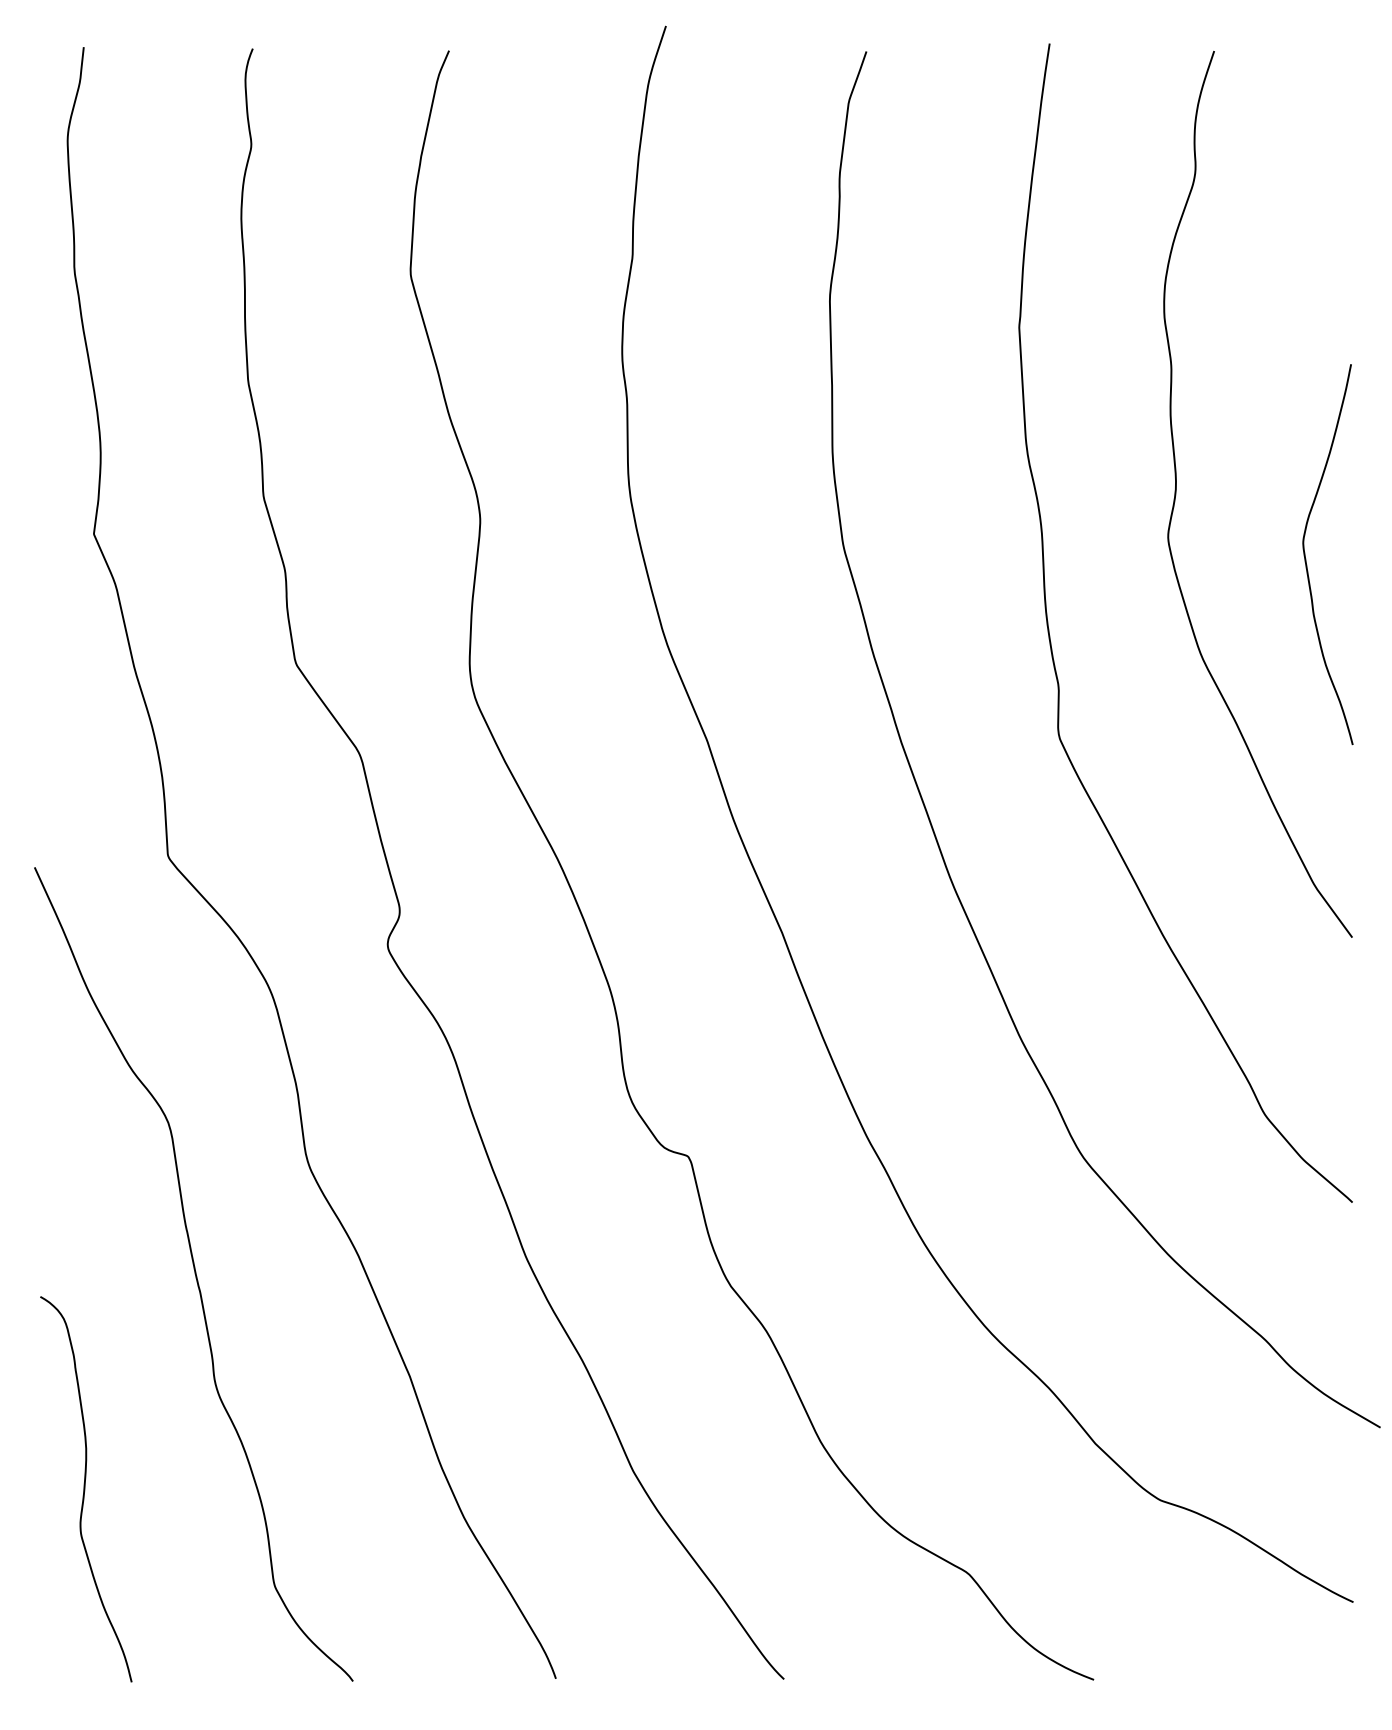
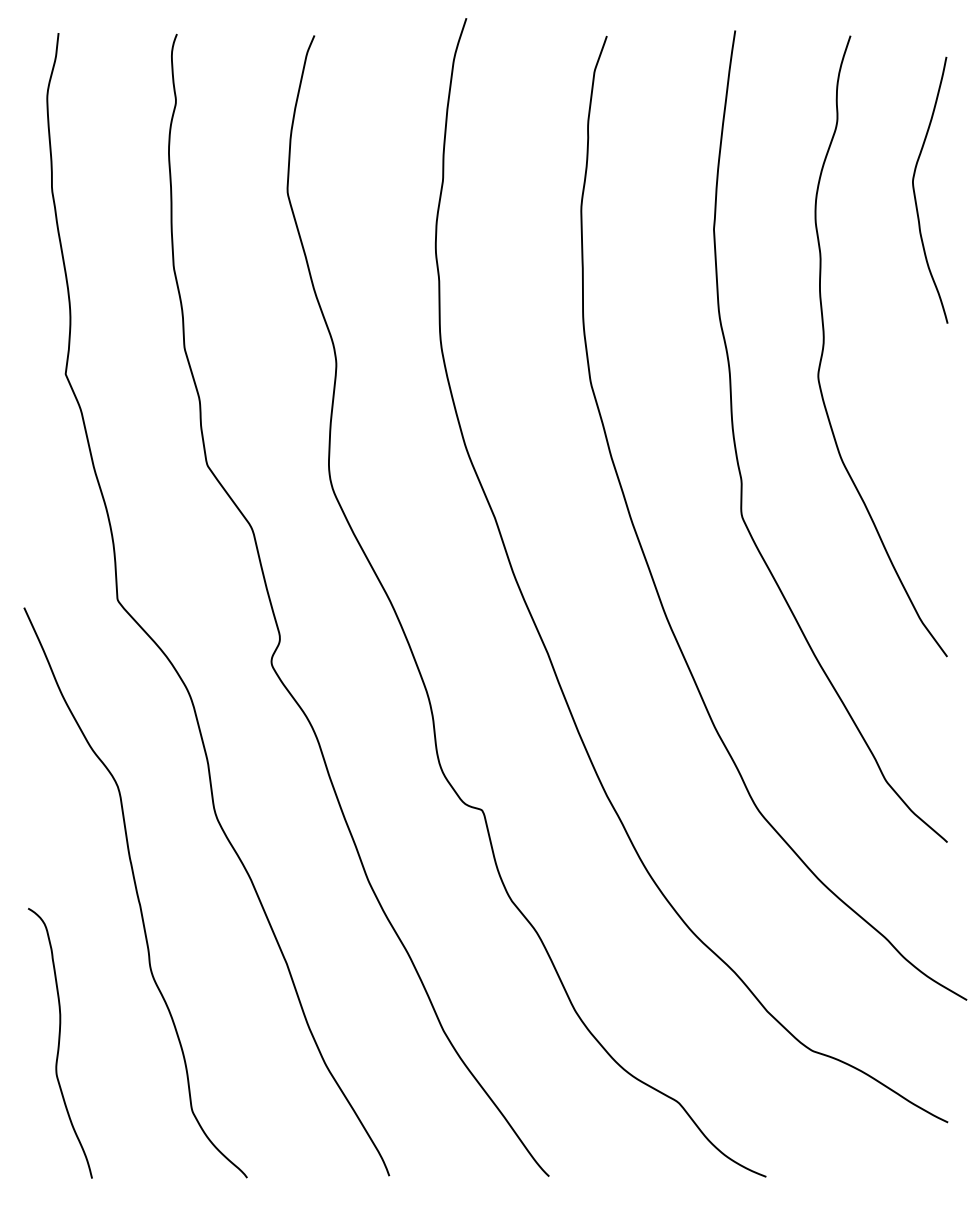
curve: (1306, 558) -> (915, 192), moved

